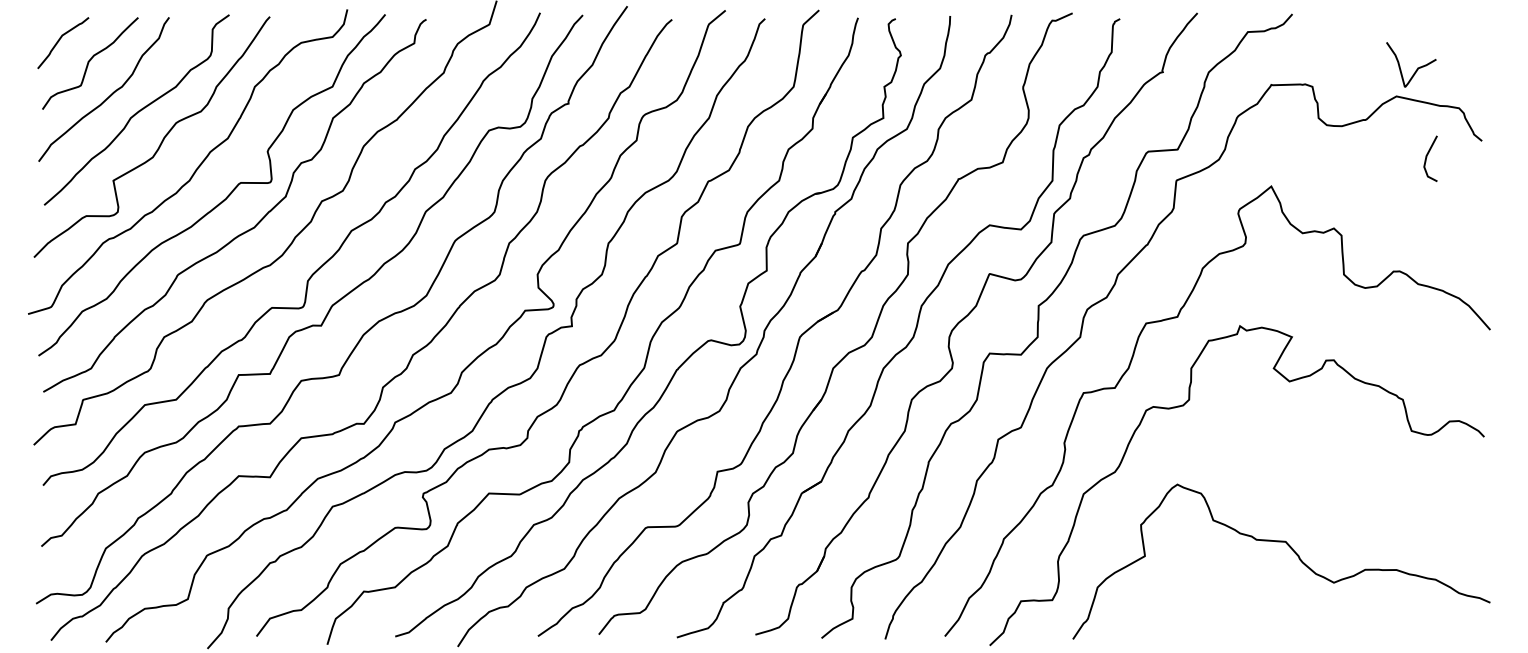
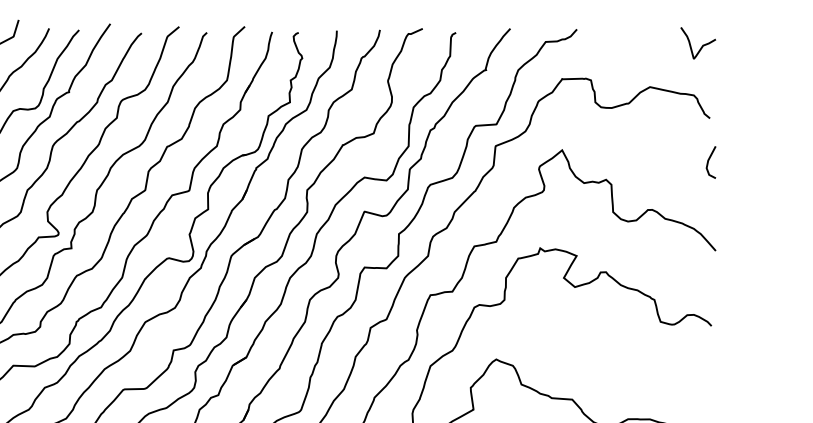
curve: (1417, 67) -> (702, 45), moved
line: (1427, 157) -> (708, 161), moved

